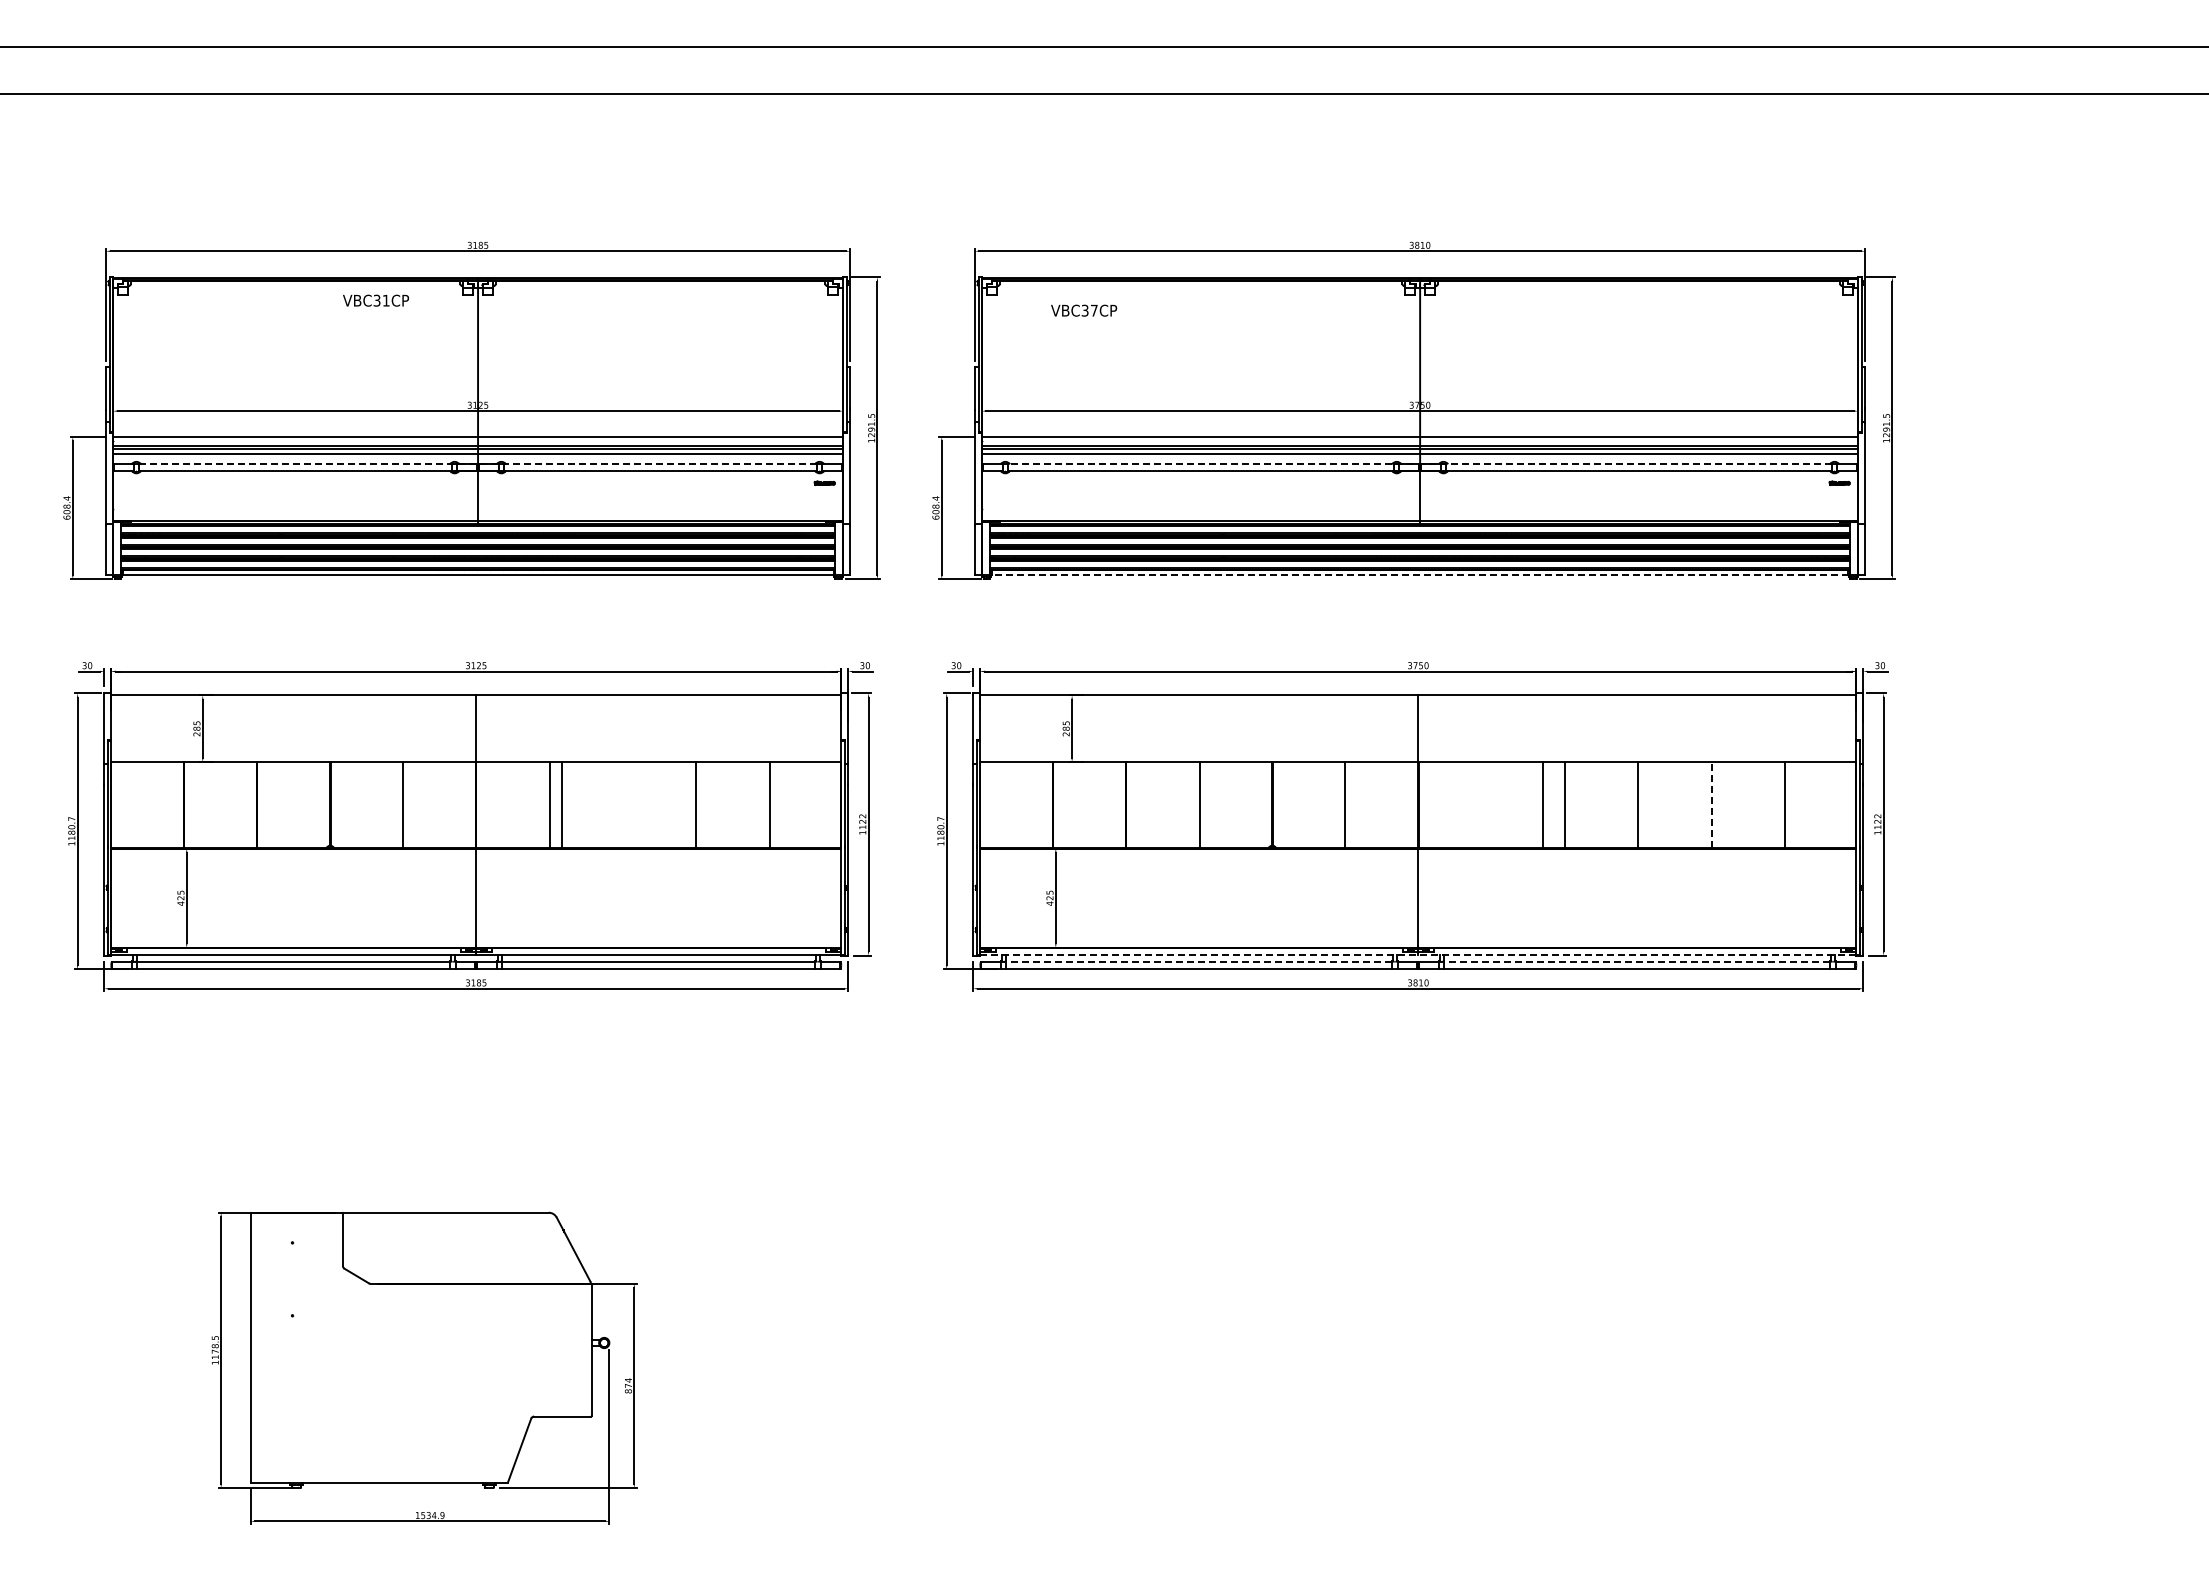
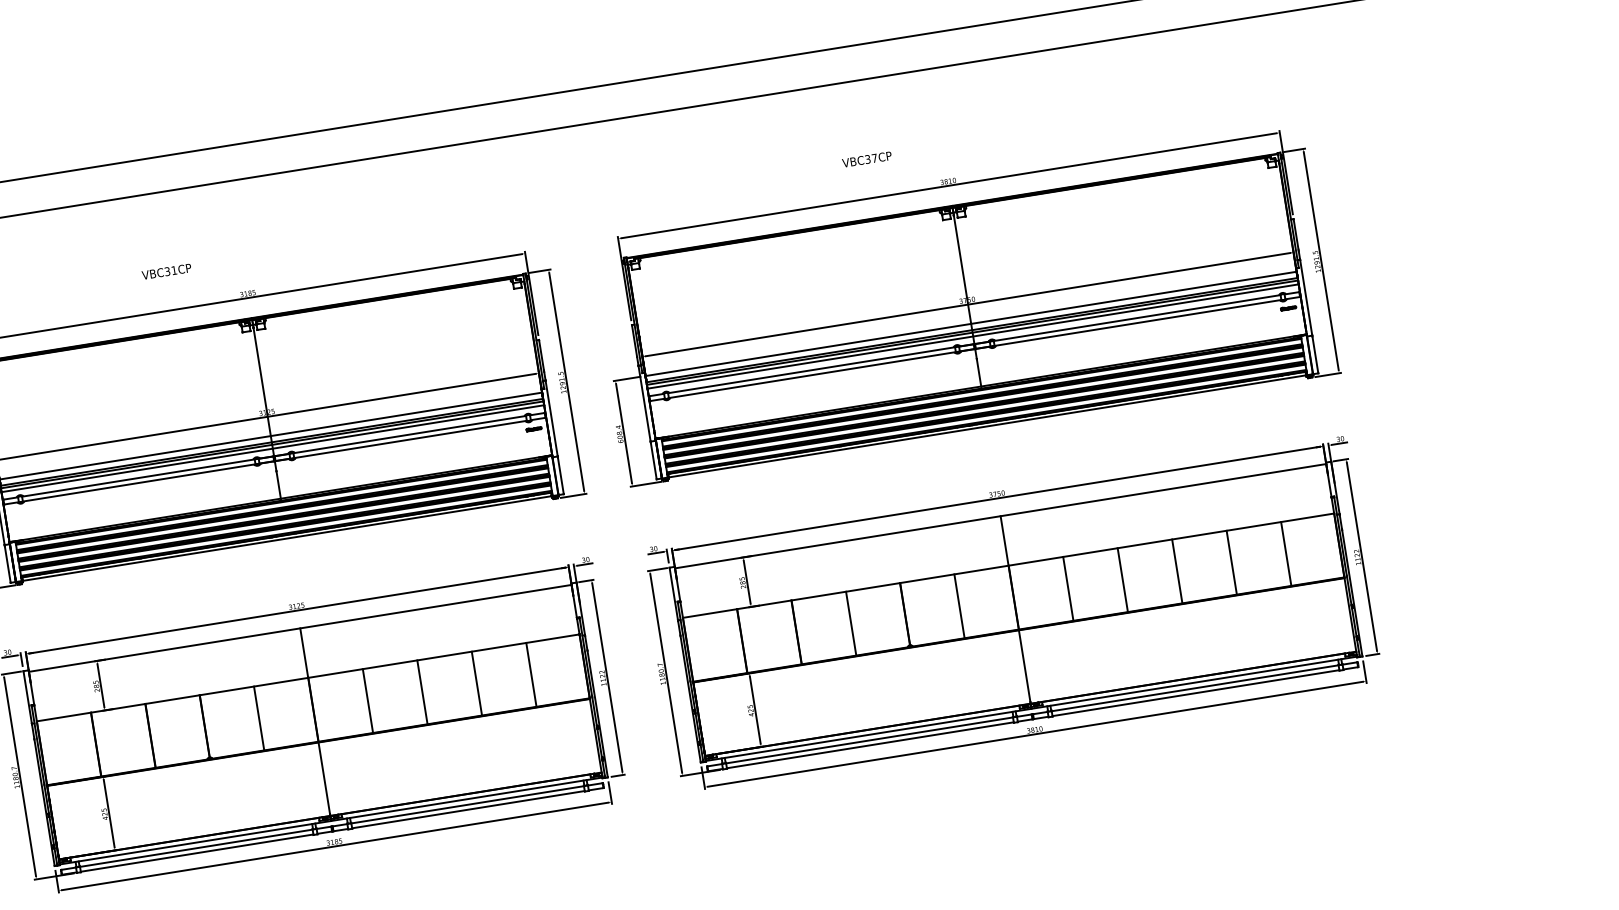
text: (376, 300) -> (167, 271), moved
text: (1084, 310) -> (867, 159), moved
line: (478, 464) -> (274, 456), dashed -> solid
line: (1420, 464) -> (974, 344), dashed -> solid
line: (1420, 574) -> (987, 426), dashed -> solid
line: (562, 804) -> (422, 691), moved
line: (1542, 804) -> (1068, 588), moved
line: (1711, 805) -> (1231, 563), dashed -> solid
line: (1418, 954) -> (1031, 708), dashed -> solid
line: (1199, 962) -> (869, 740), dashed -> solid
line: (1637, 962) -> (1195, 688), dashed -> solid

